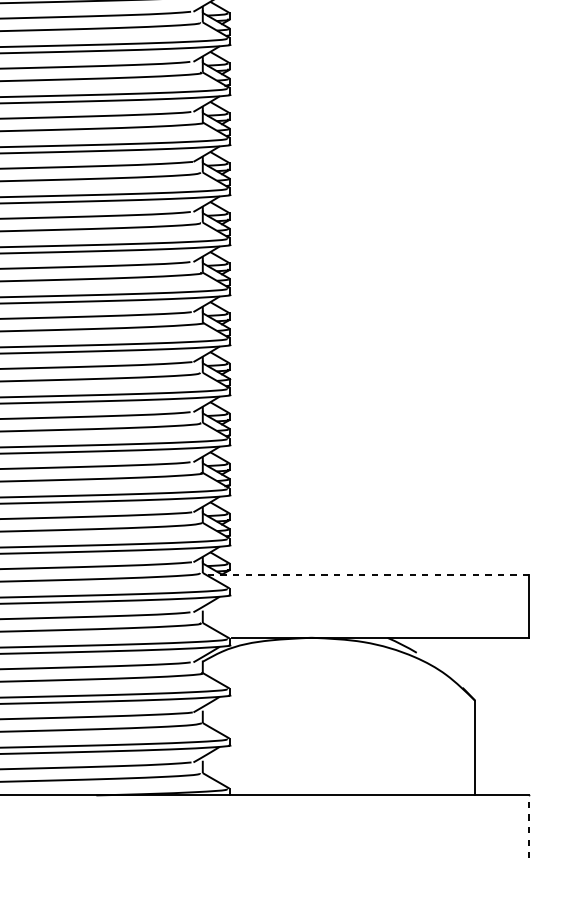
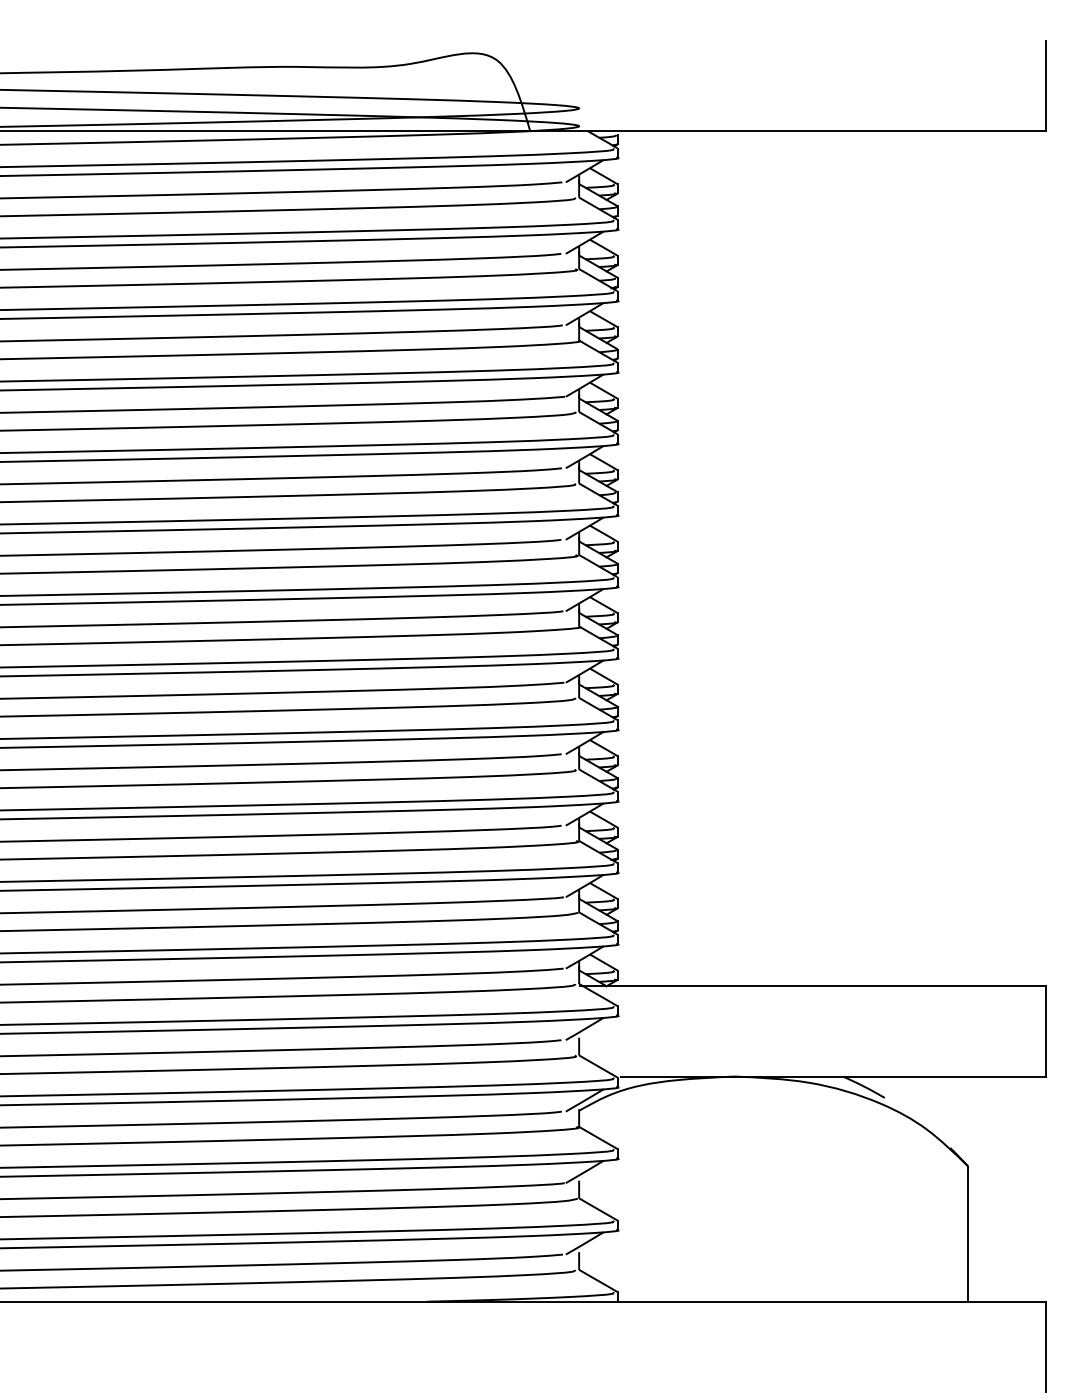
line: (366, 574) -> (812, 986), dashed -> solid
line: (529, 826) -> (1045, 1346), dashed -> solid

